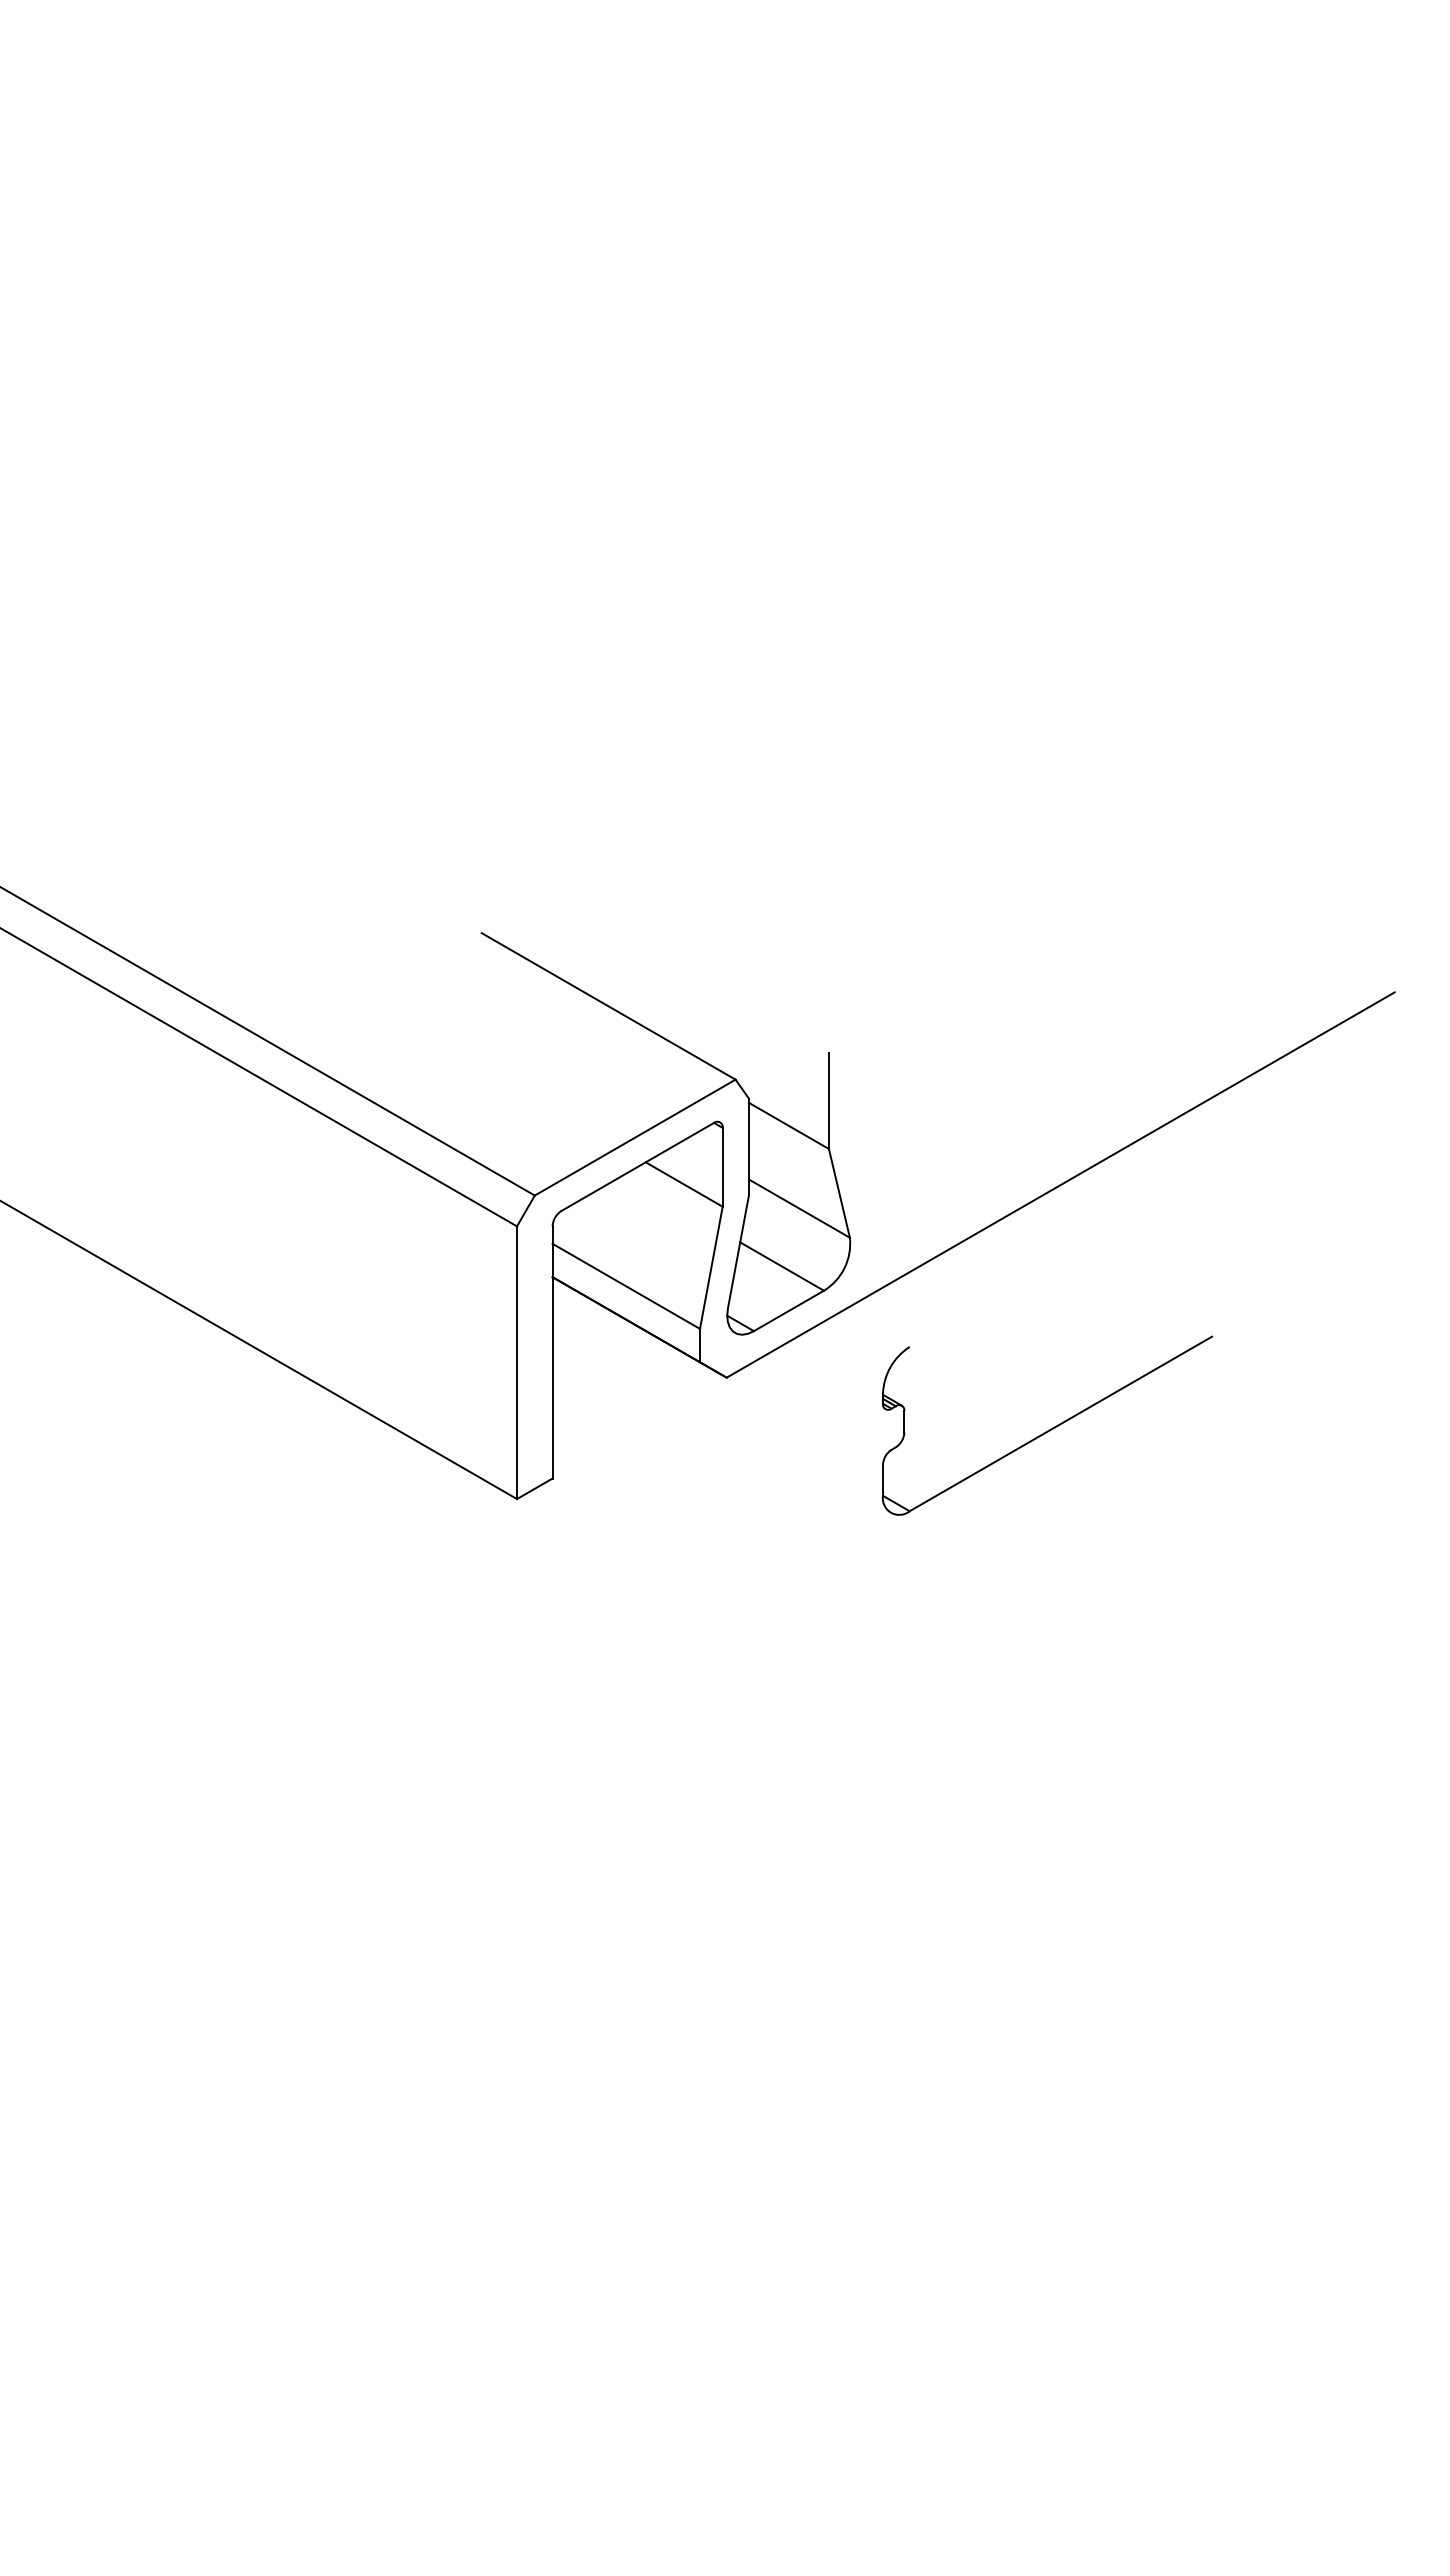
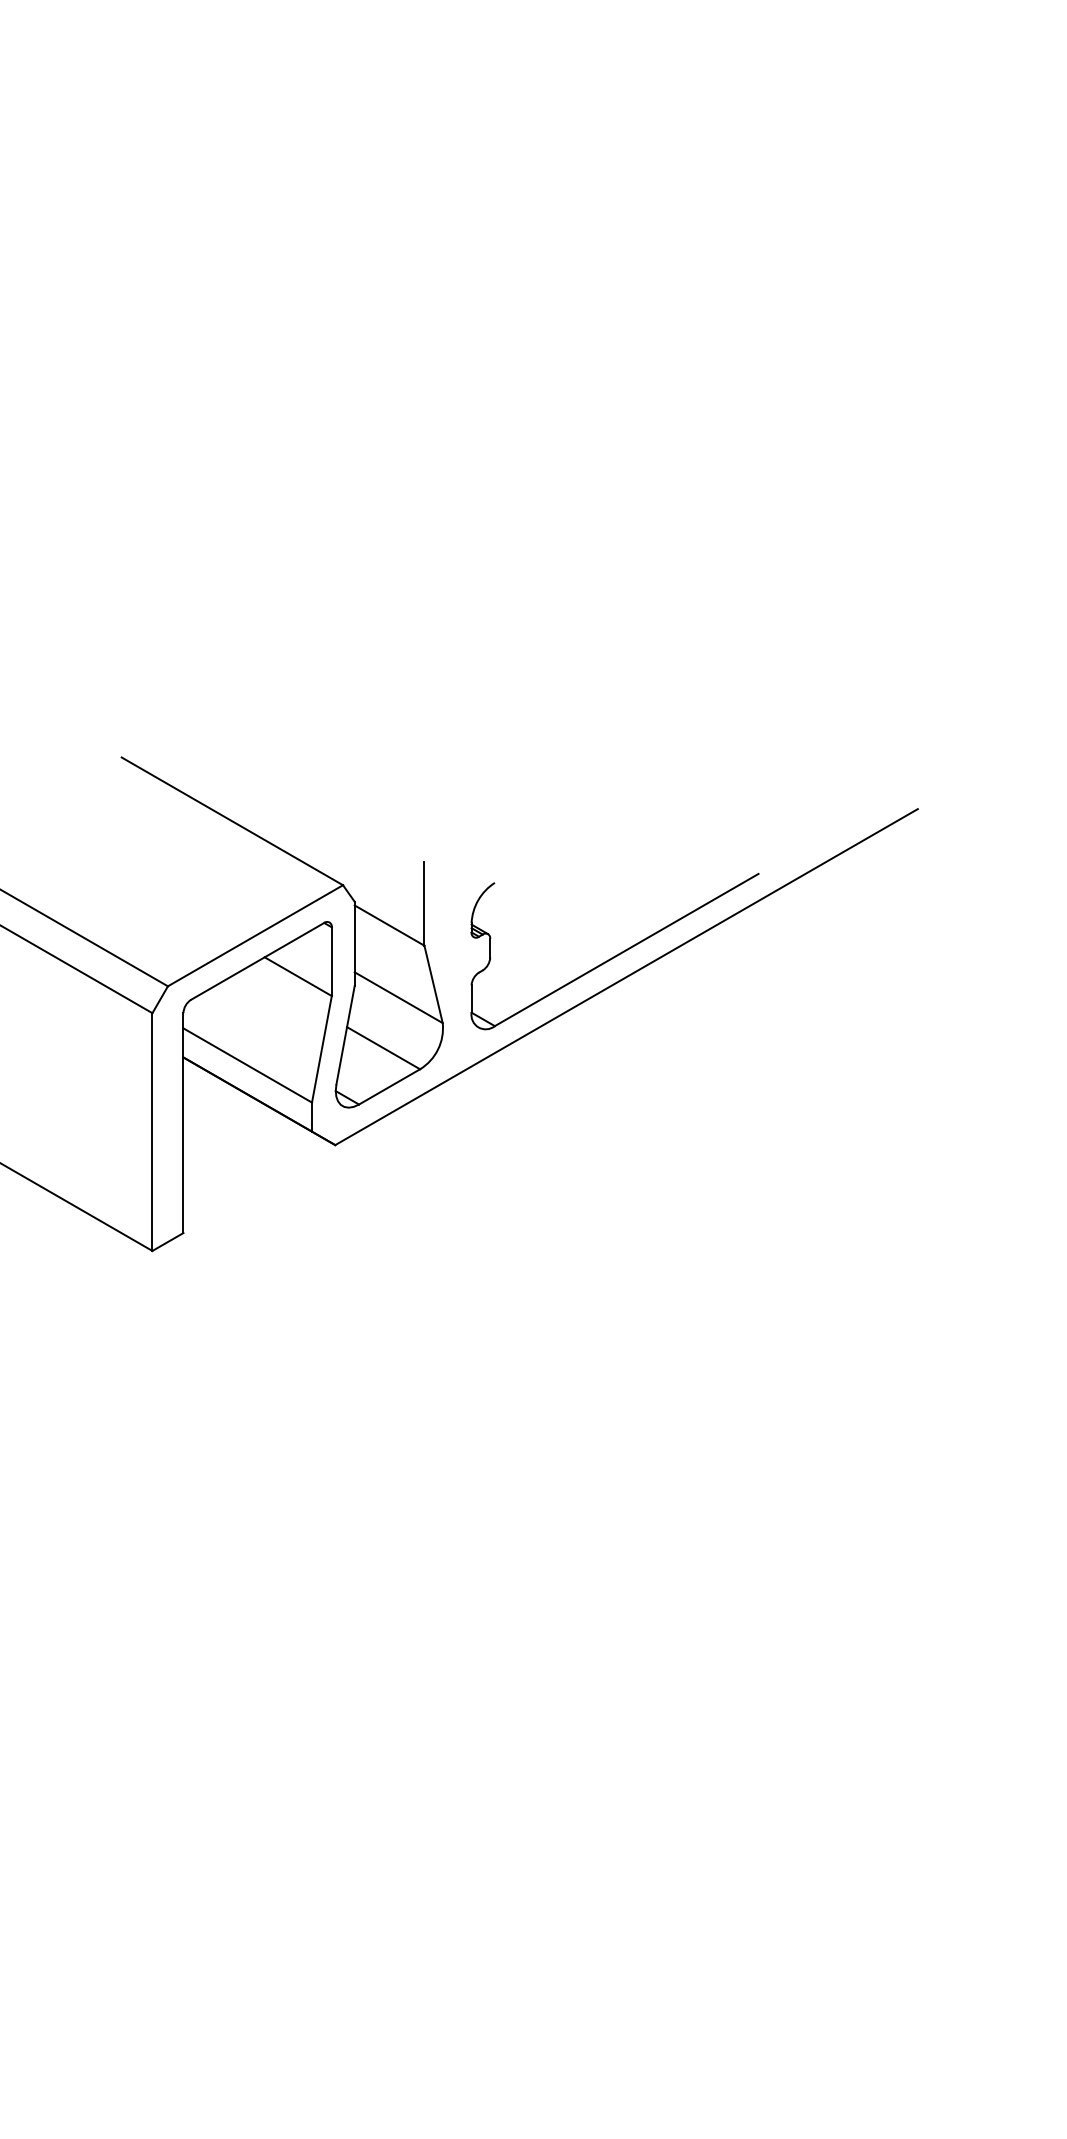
part: (1047, 1425) -> (615, 951), moved

